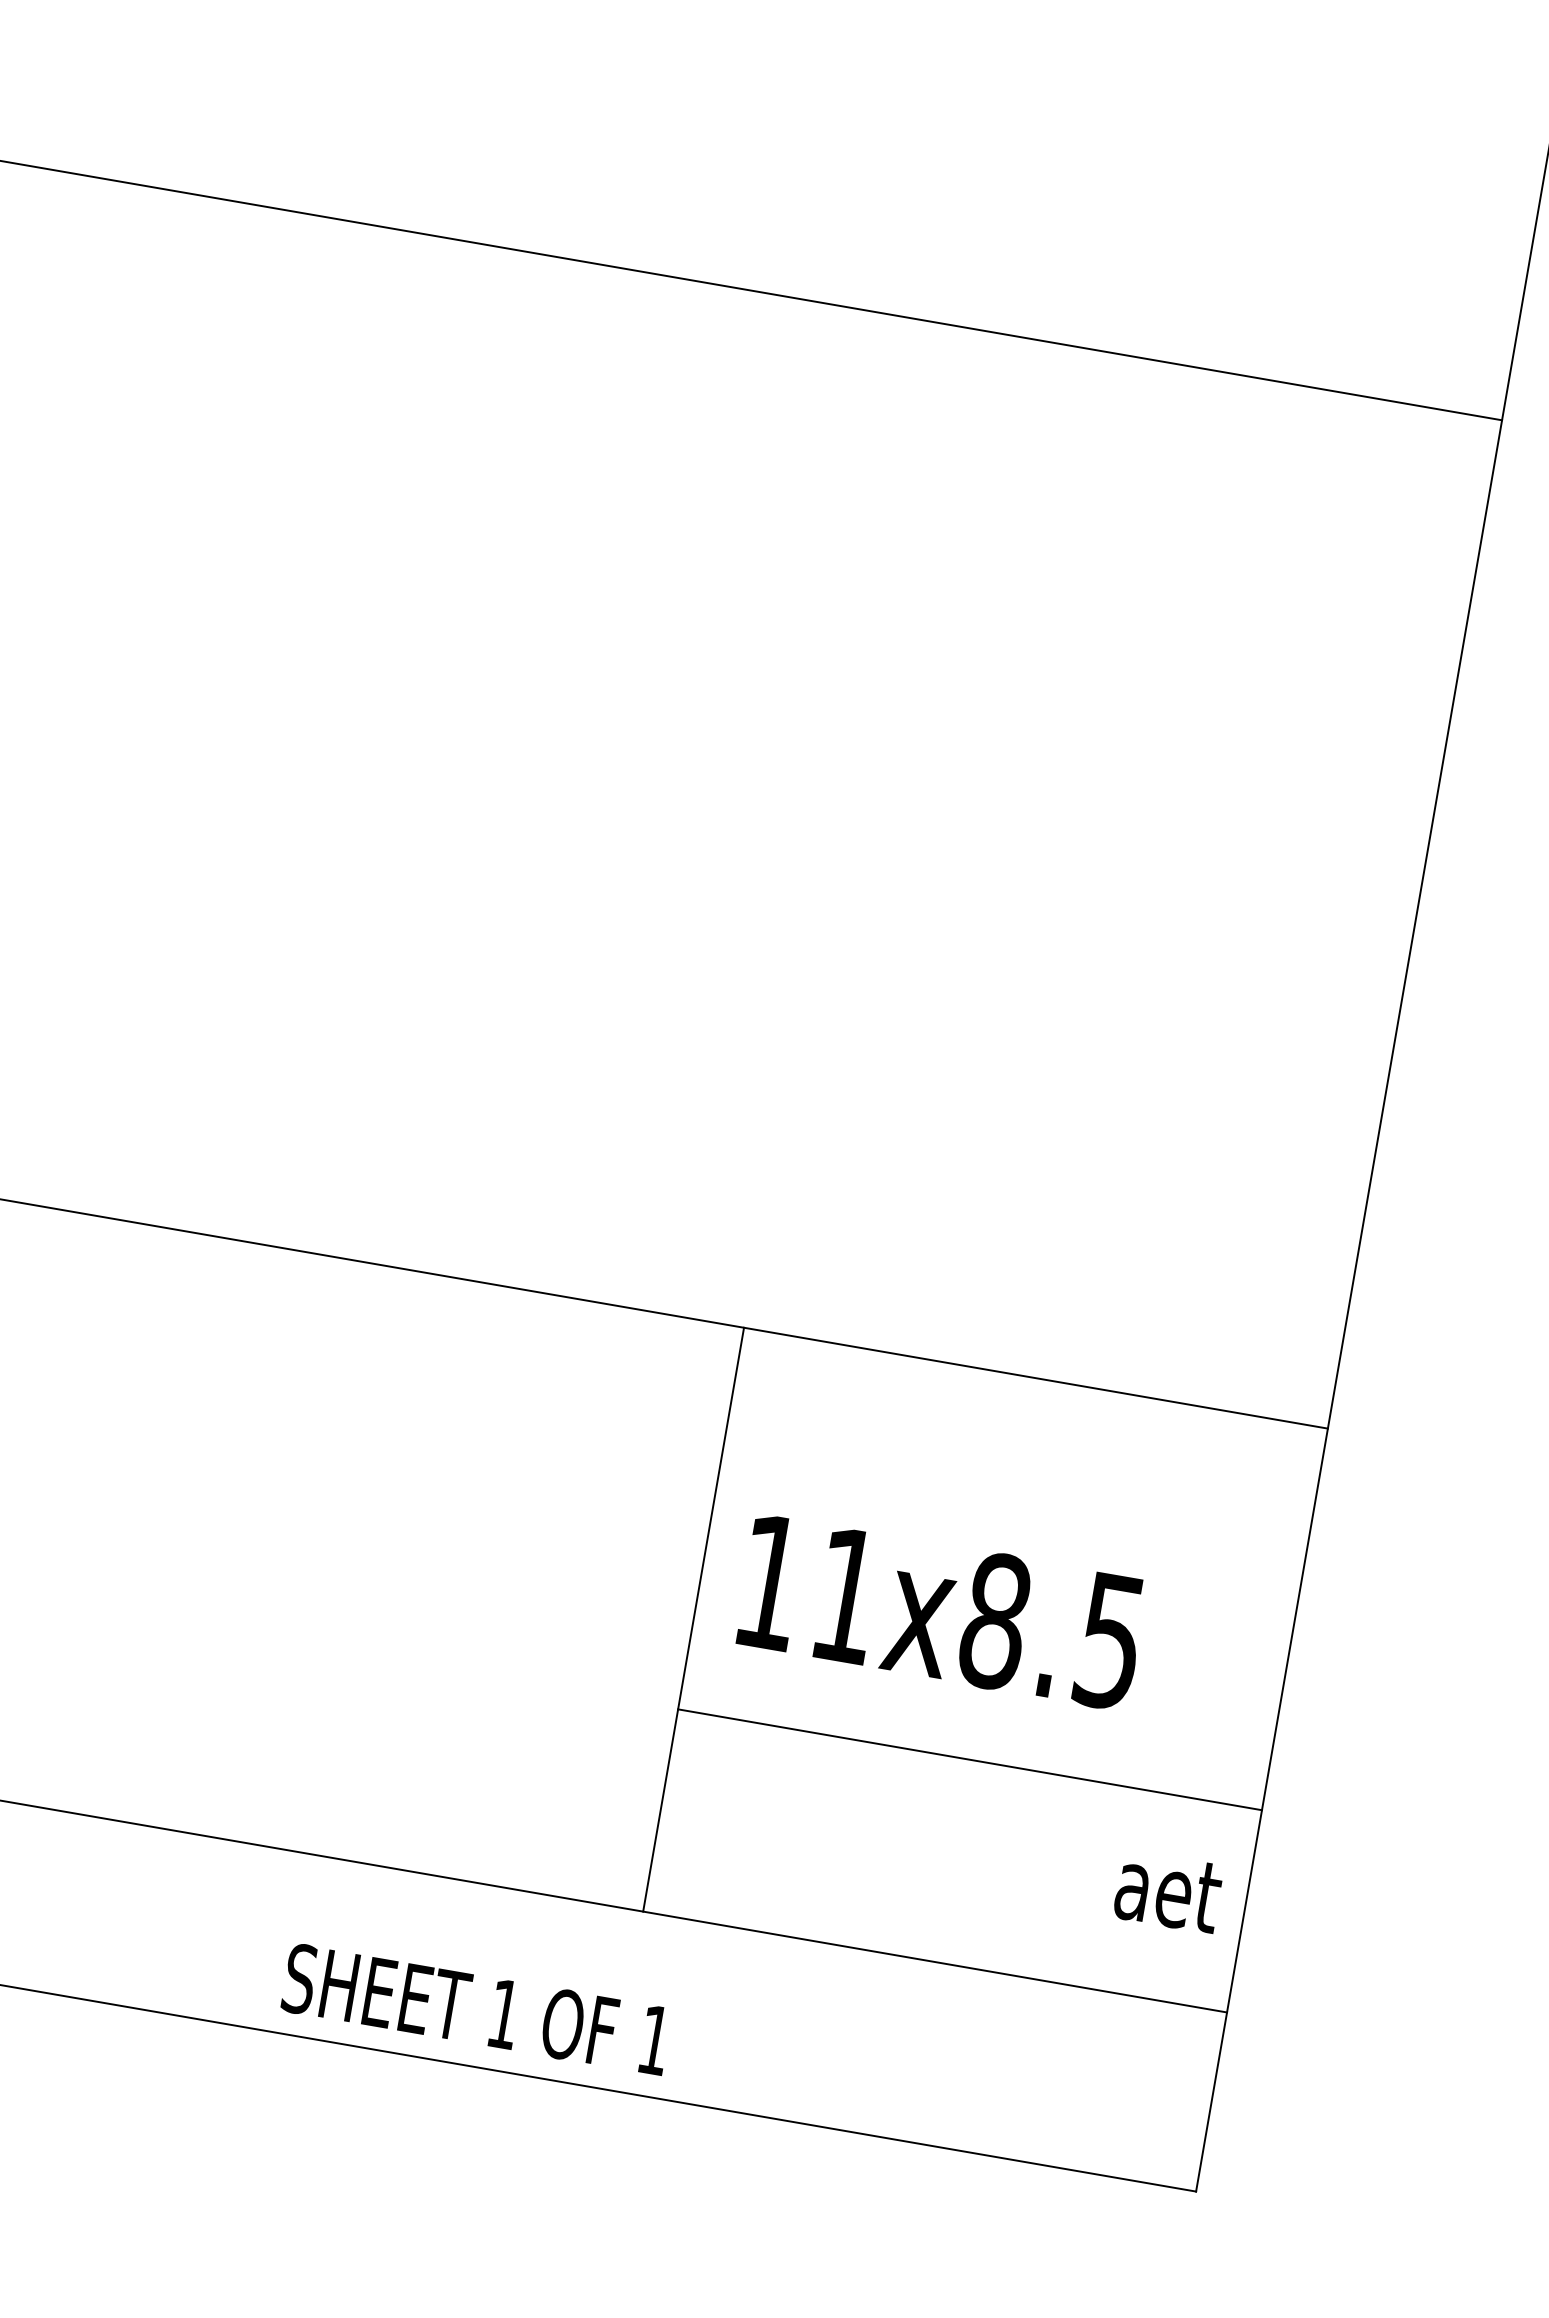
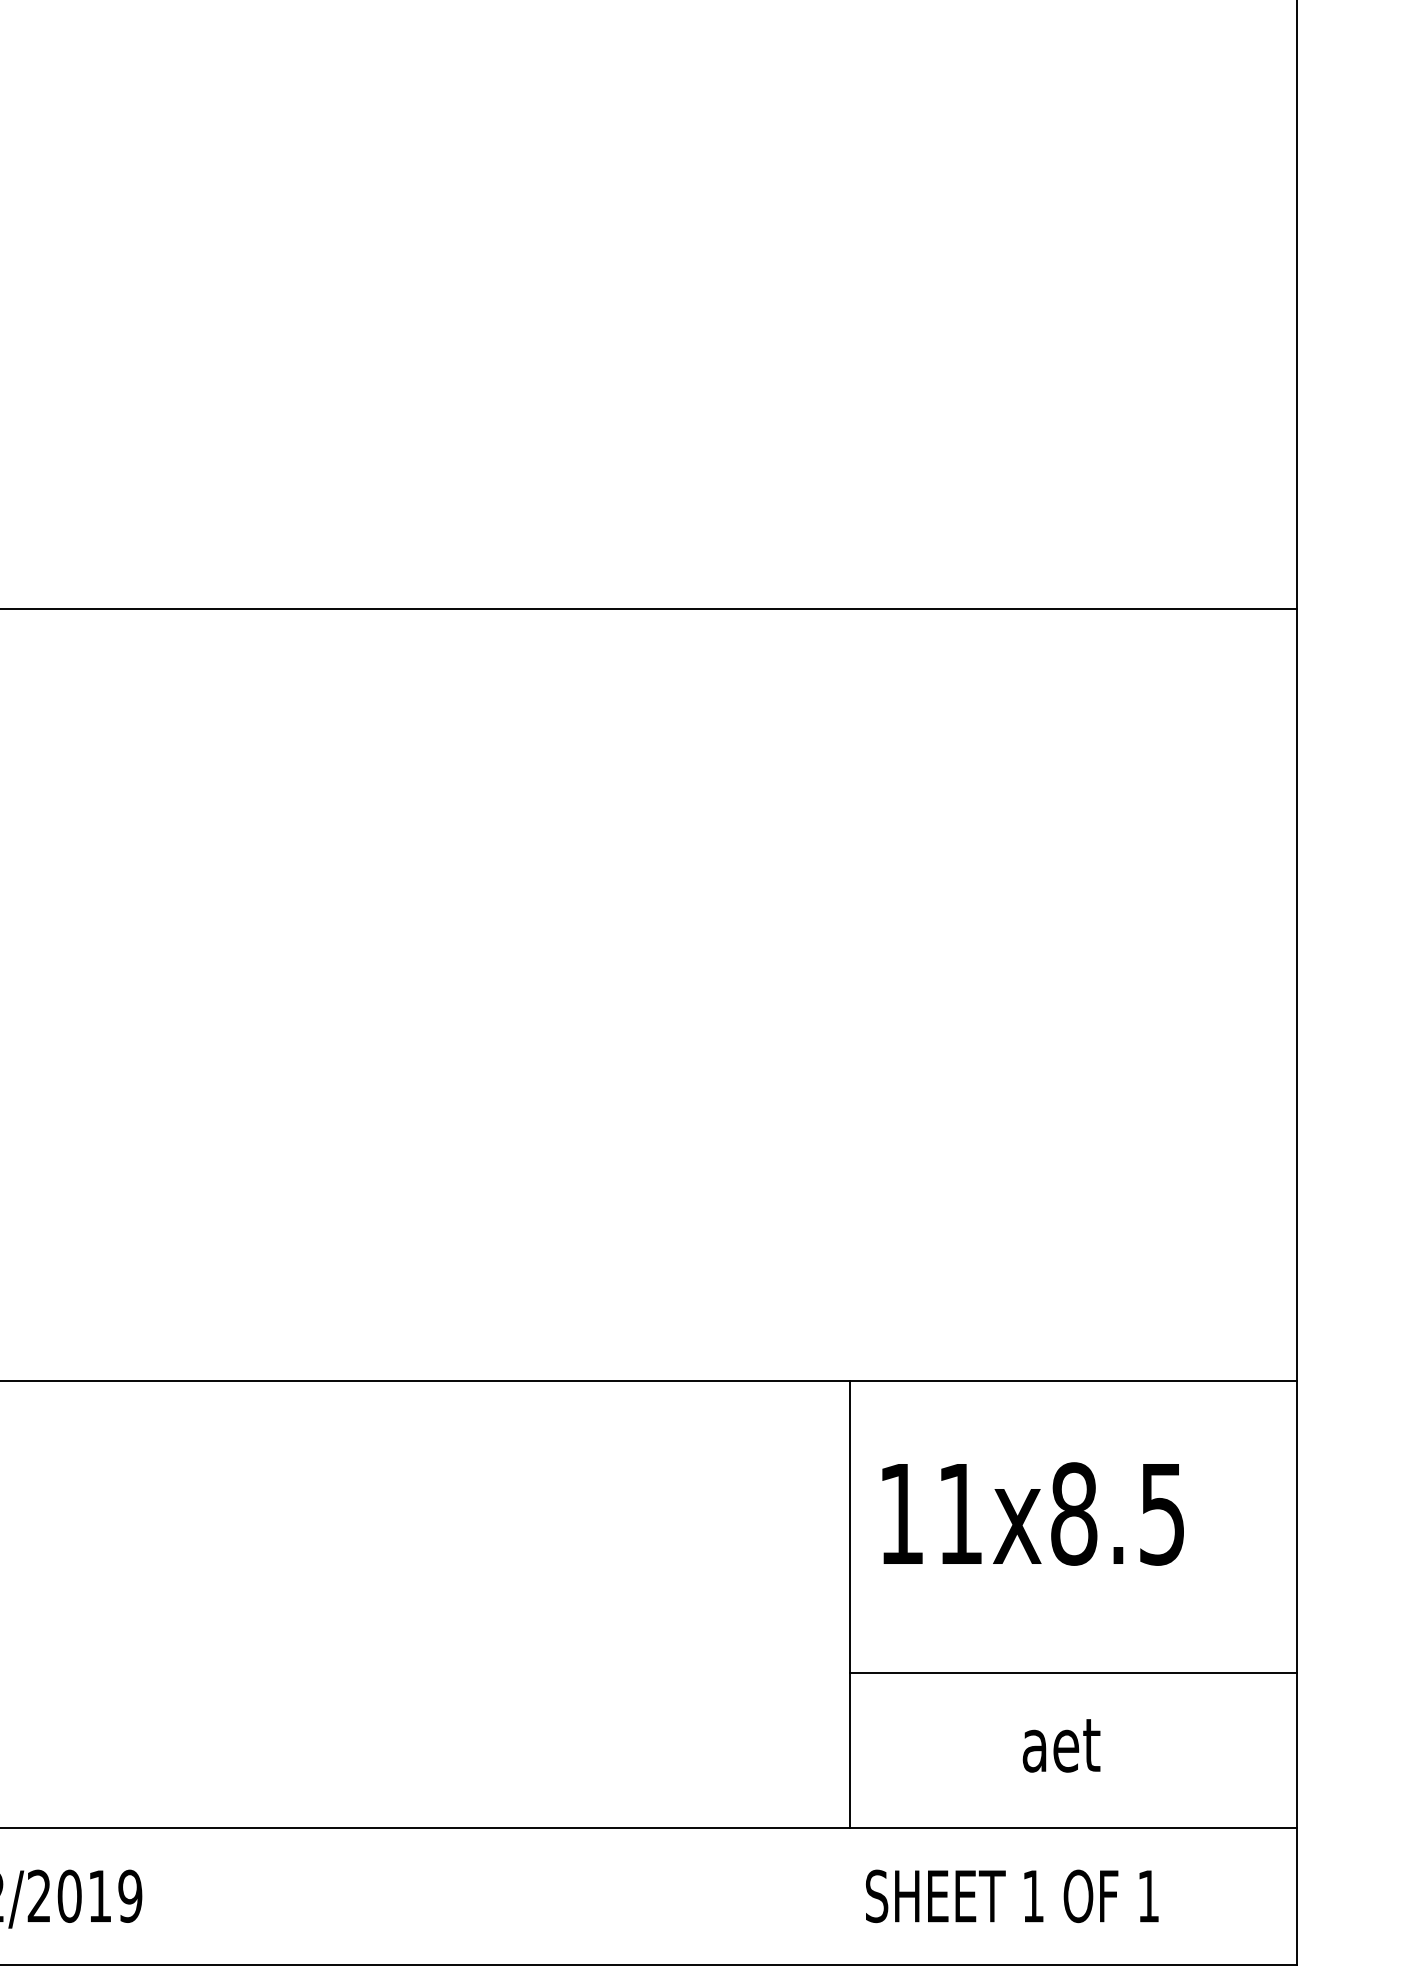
text: (941, 1611) -> (1032, 1513), moved
text: (1168, 1891) -> (1061, 1745), moved
text: (476, 2009) -> (1012, 1896), moved

